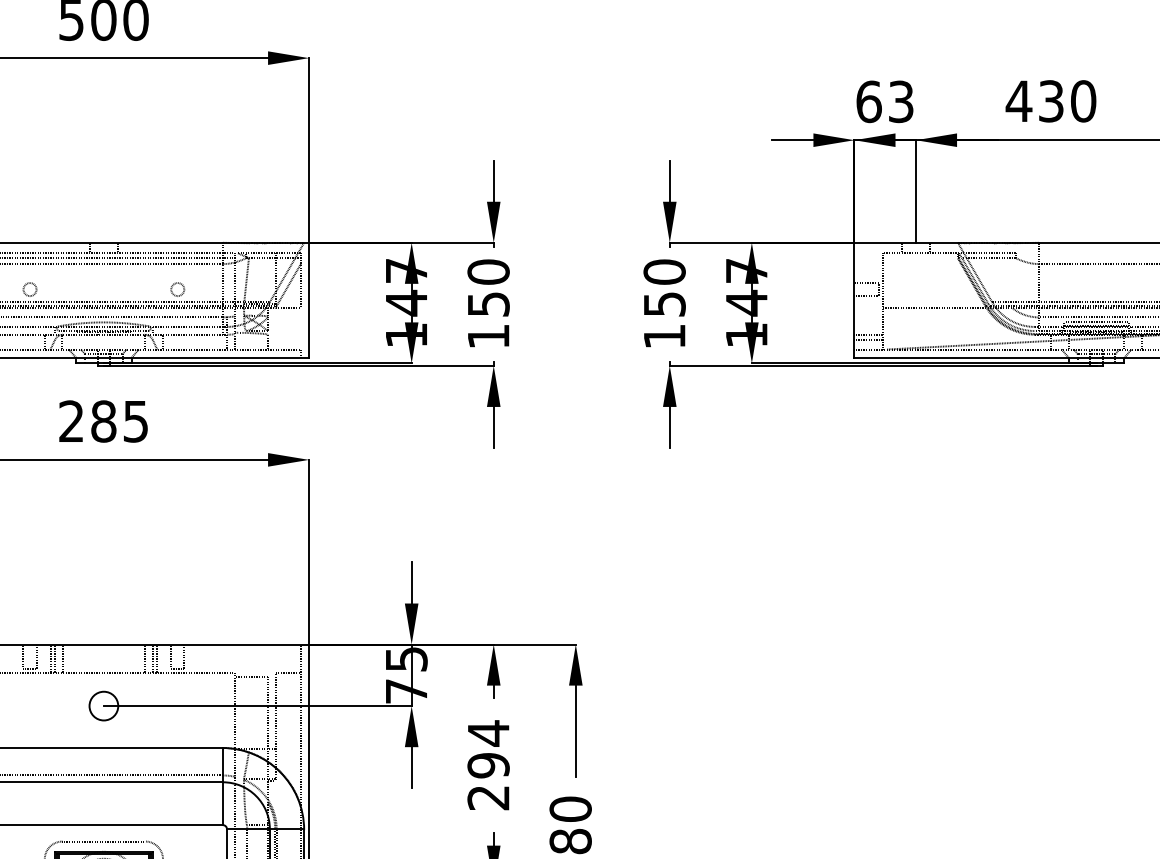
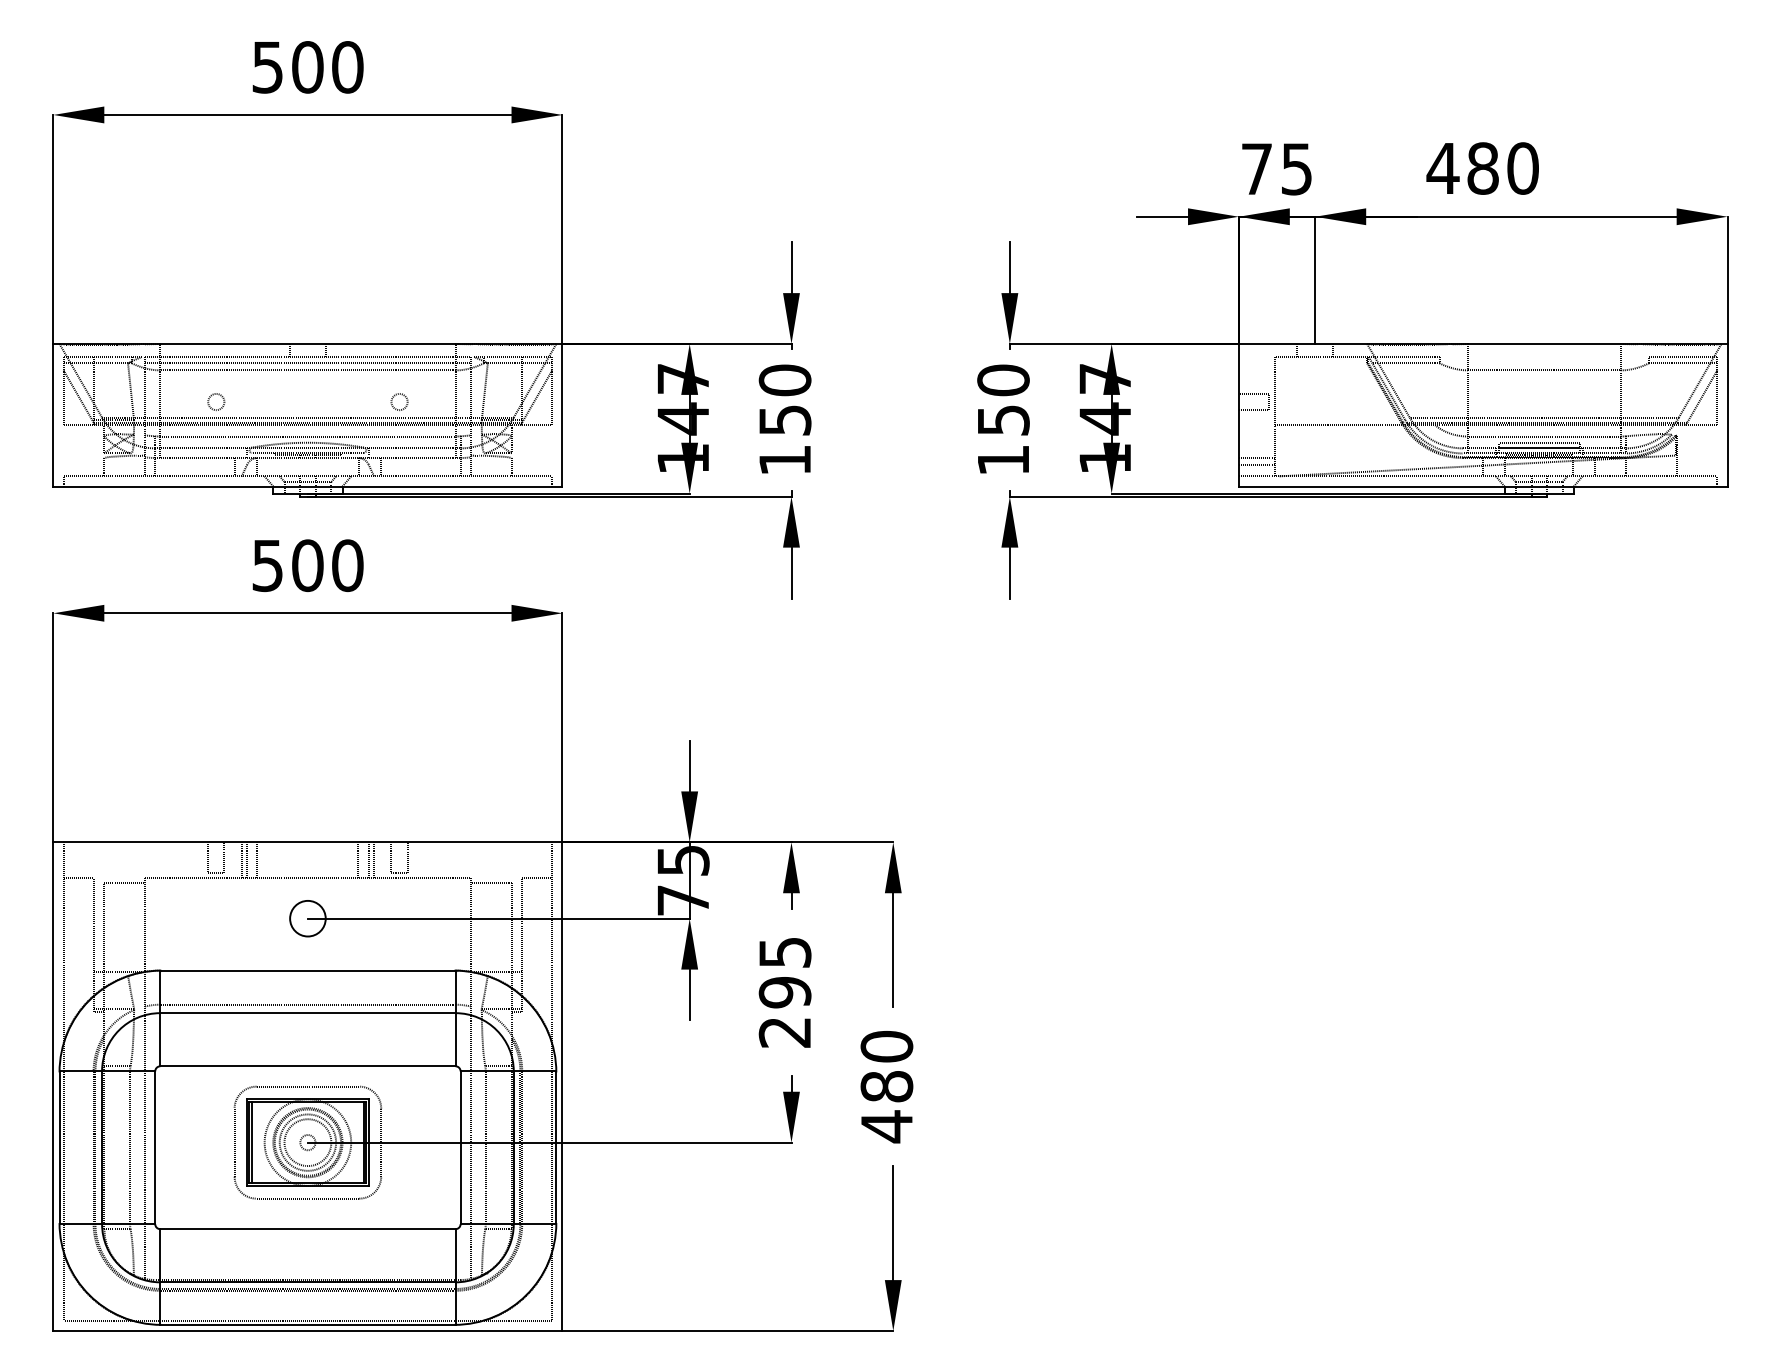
text: (884, 101) -> (1276, 168), 63 -> 75
text: (1050, 101) -> (1482, 168), 430 -> 480
text: (103, 421) -> (307, 565), 285 -> 500
text: (488, 733) -> (785, 952), 294 -> 295

